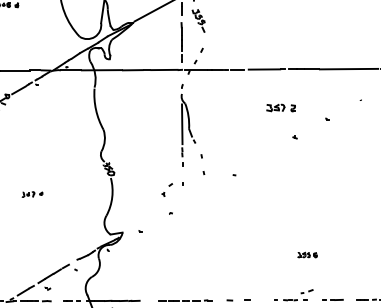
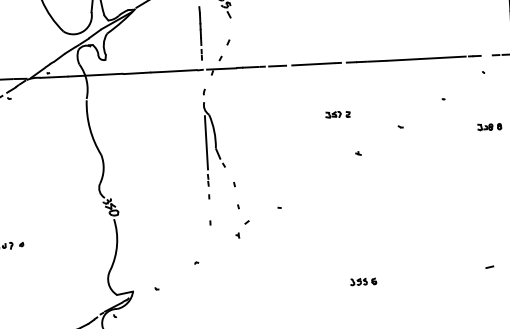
part: (280, 107) -> (337, 114), size x0.62
part: (167, 189) -> (242, 228), moved
part: (307, 254) -> (363, 281), moved

